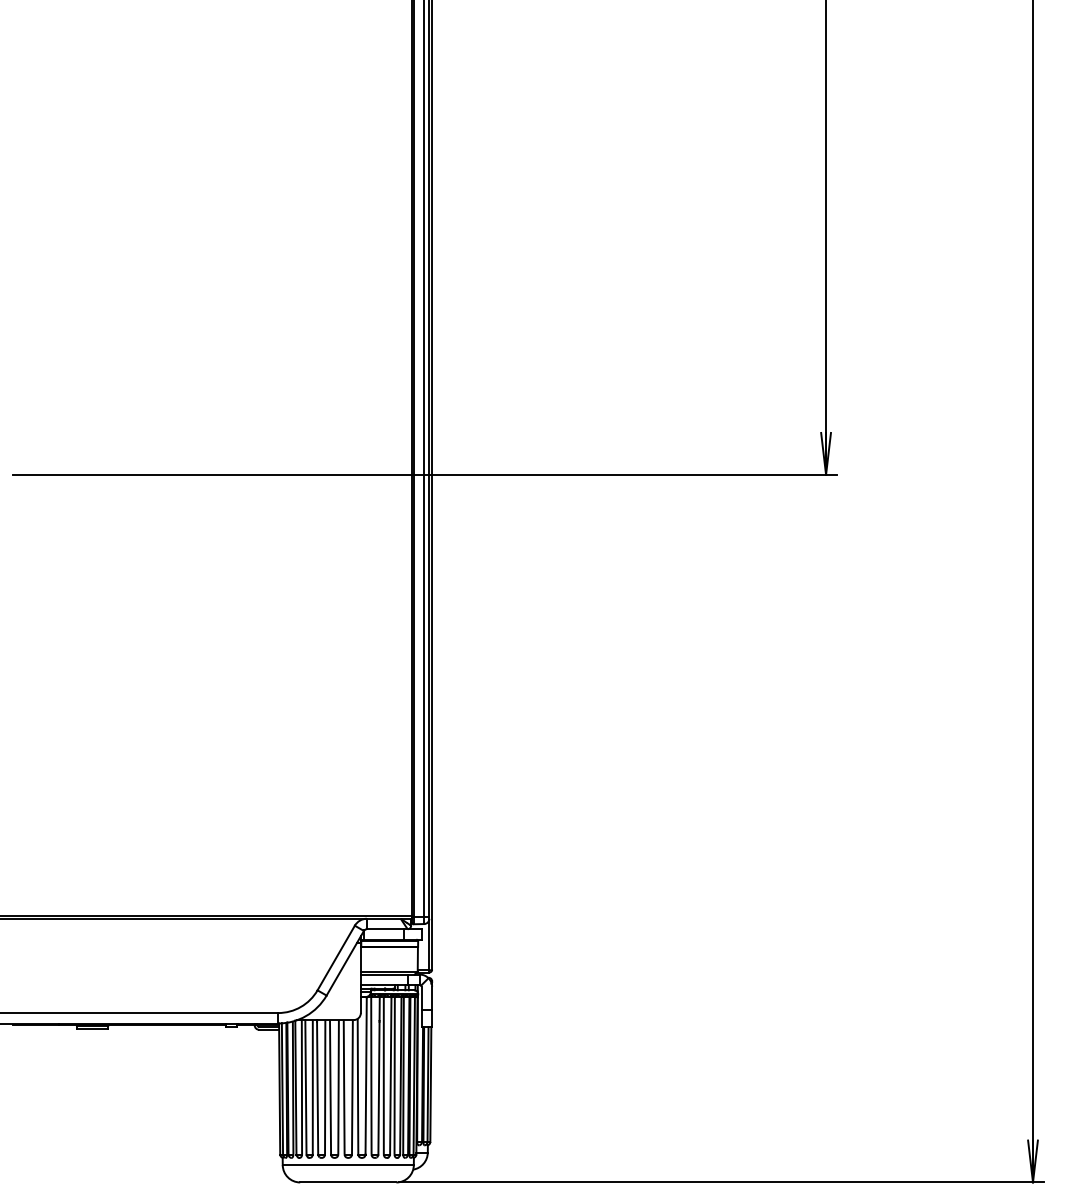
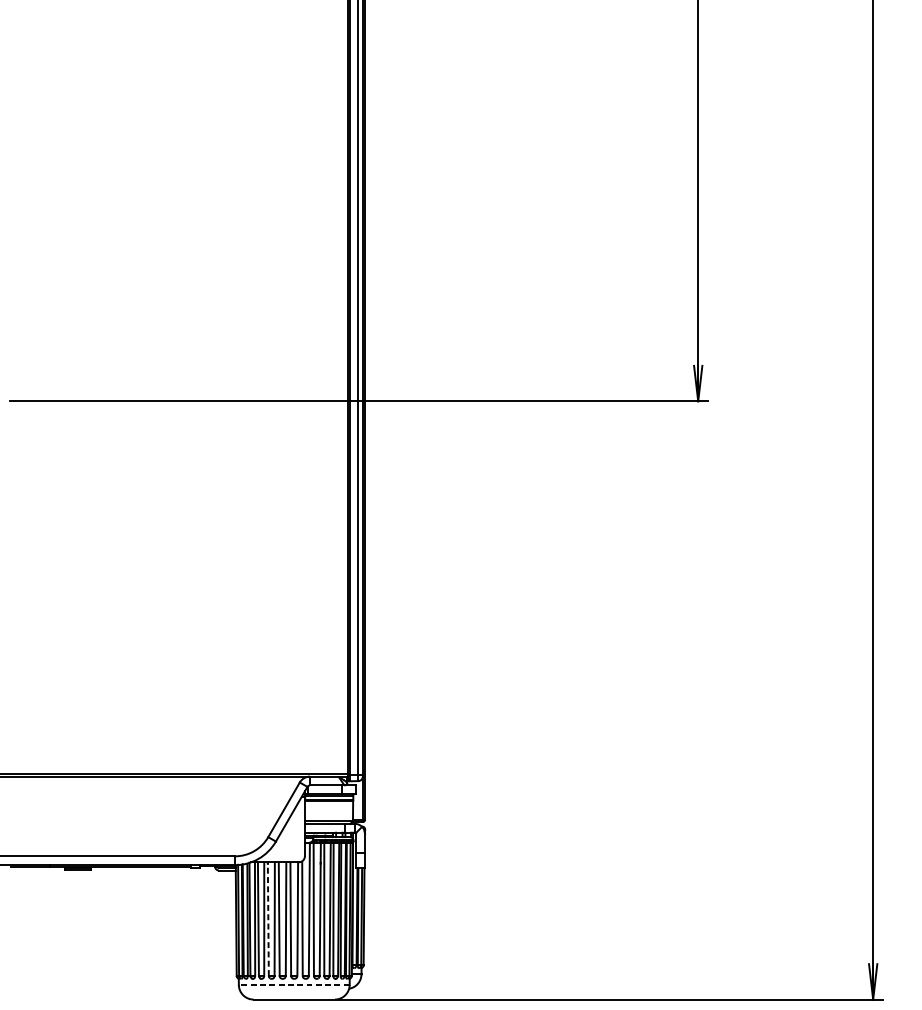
line: (317, 1087) -> (268, 919), solid -> dashed
line: (348, 1165) -> (294, 985), solid -> dashed

